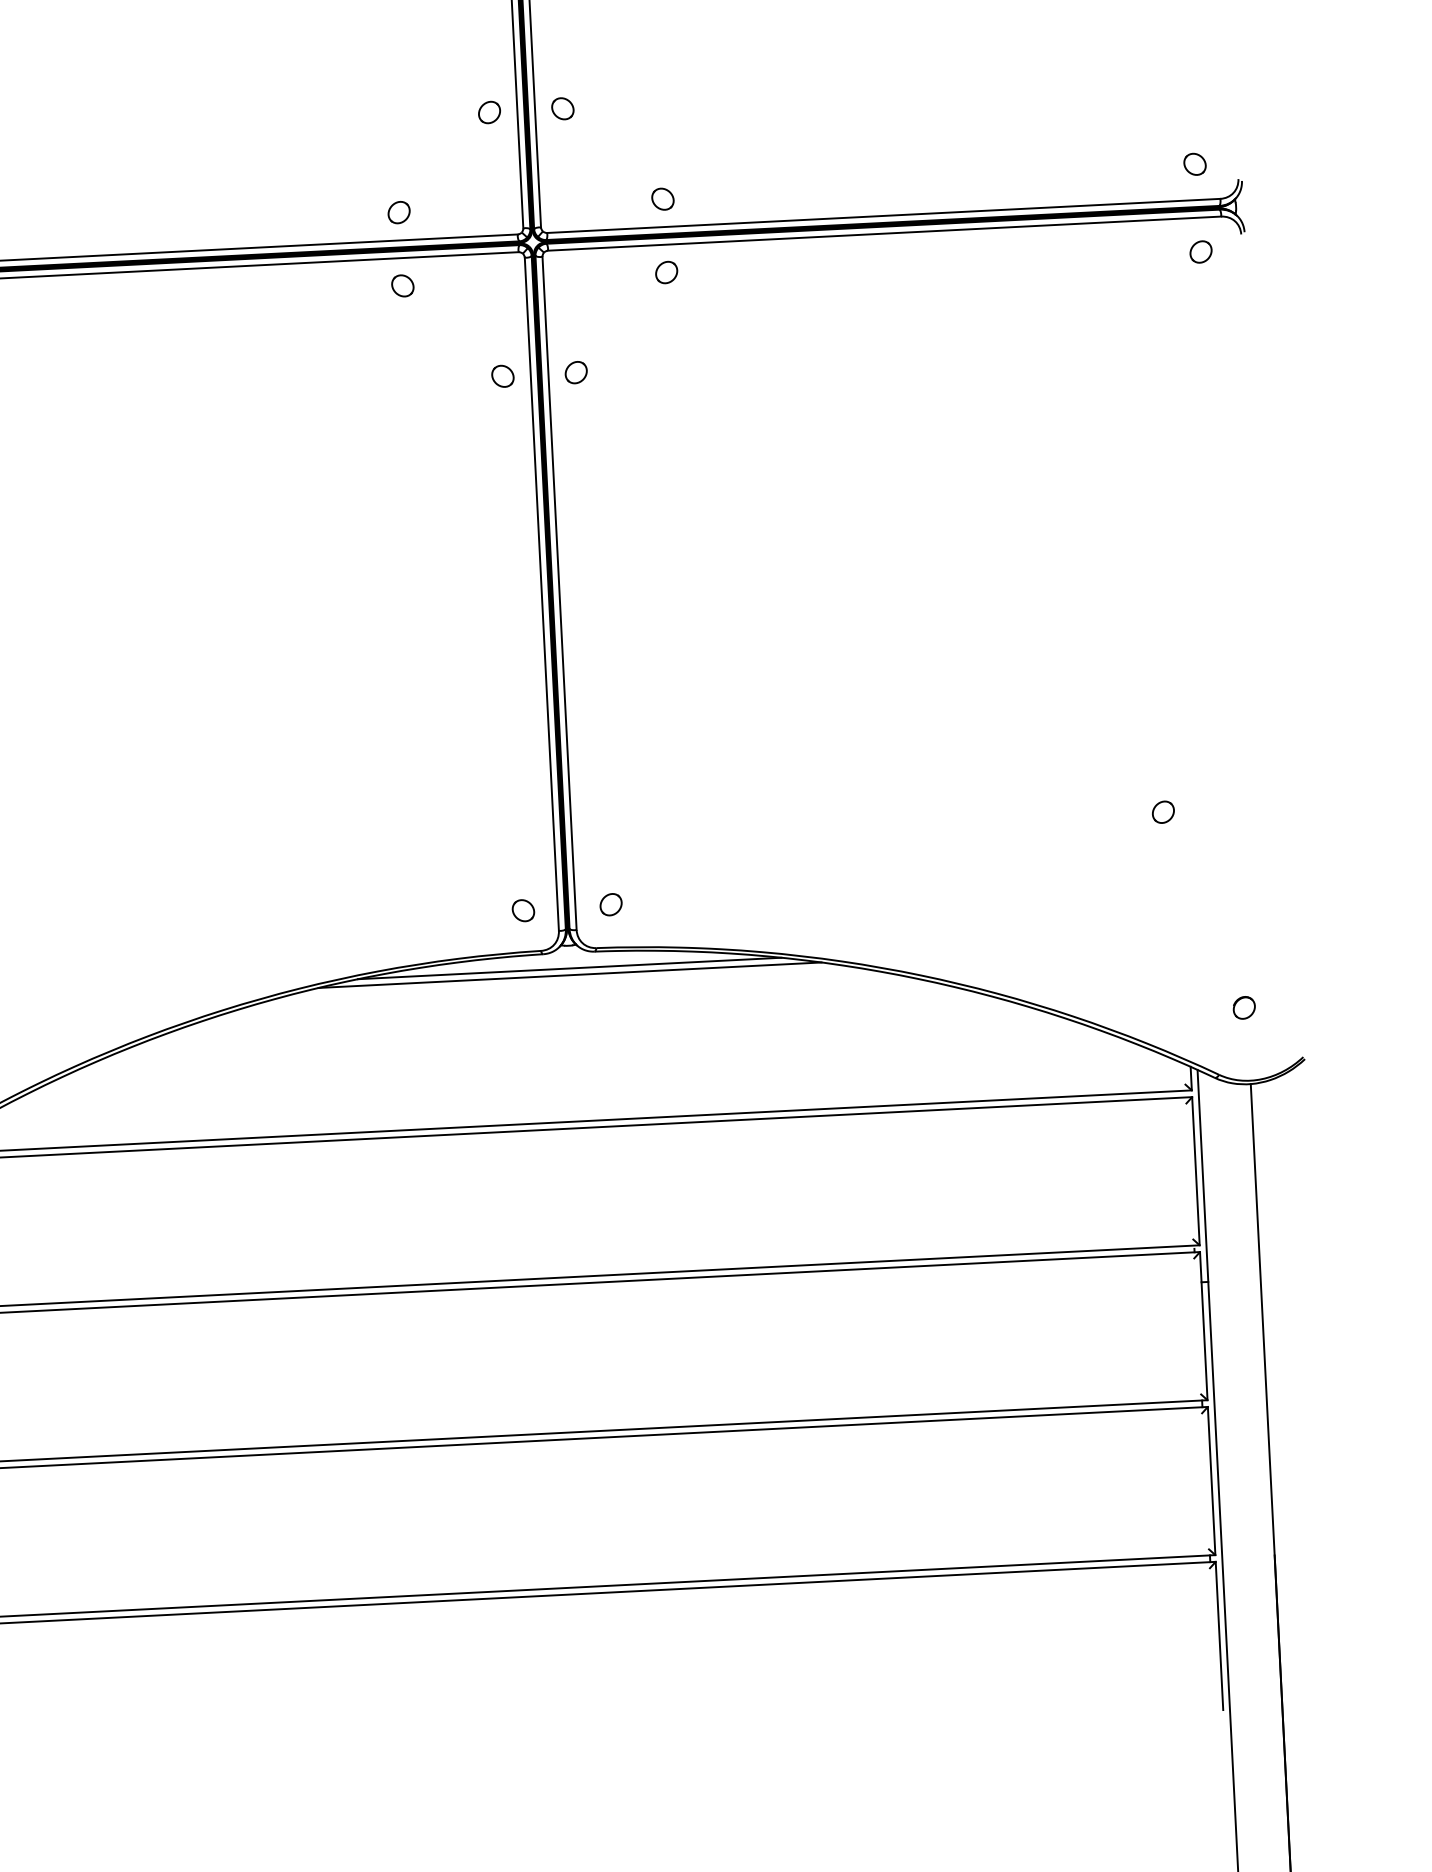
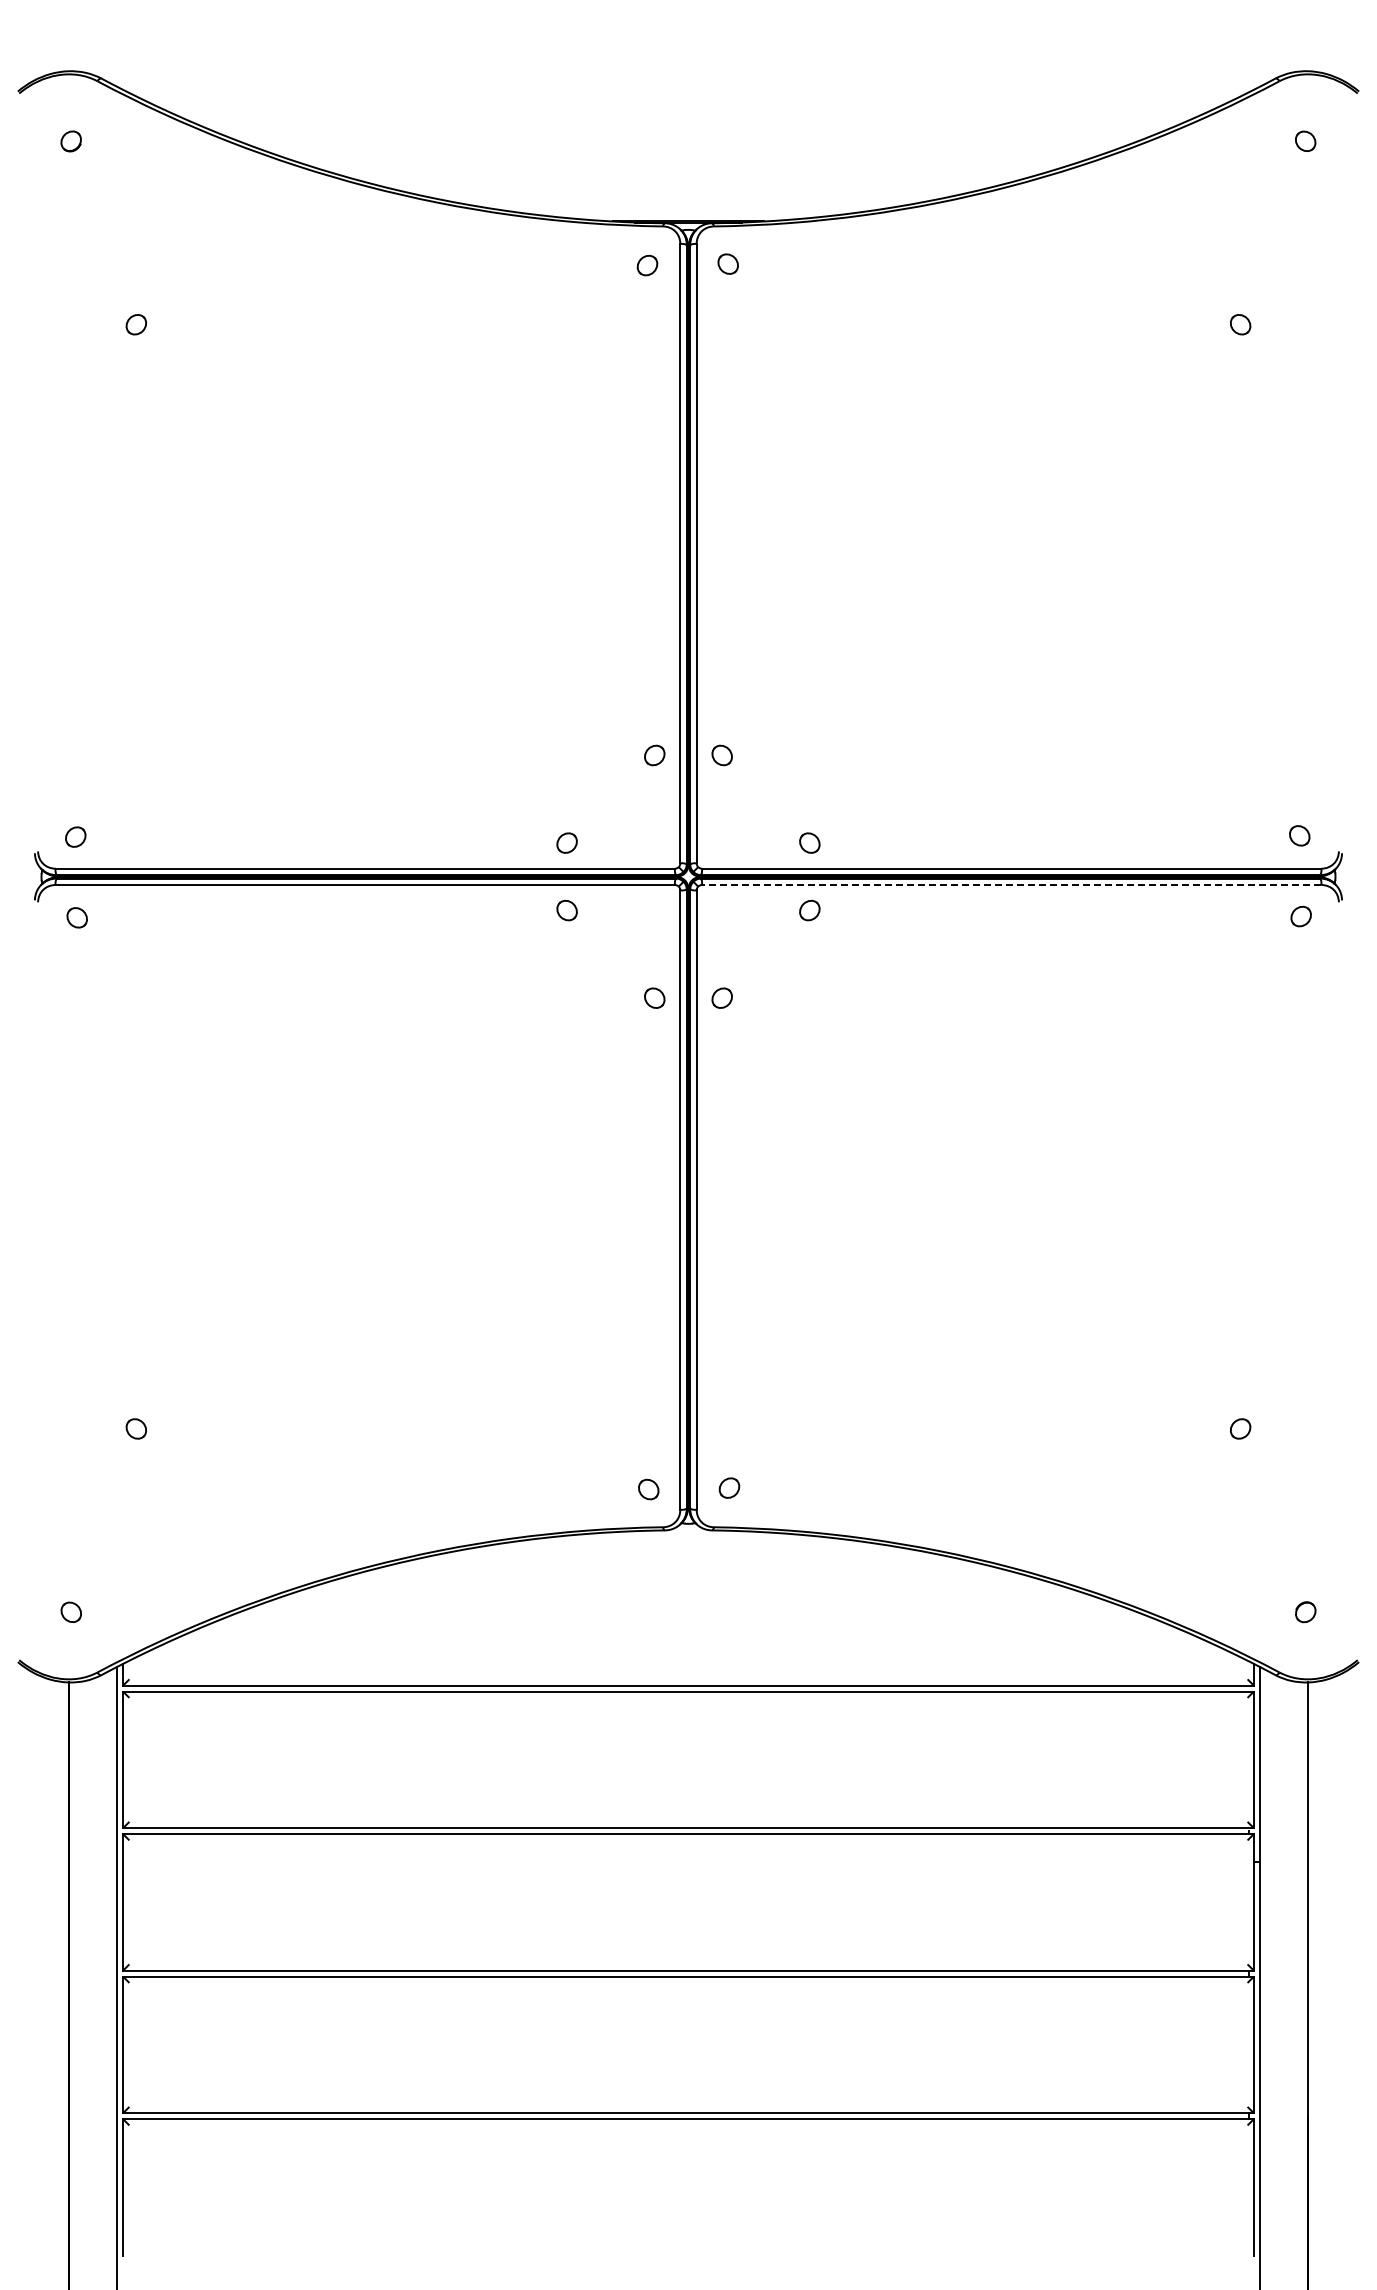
line: (884, 234) -> (1011, 885), solid -> dashed
line: (569, 968) -> (688, 1544), removed
line: (570, 974) -> (688, 1550), removed

